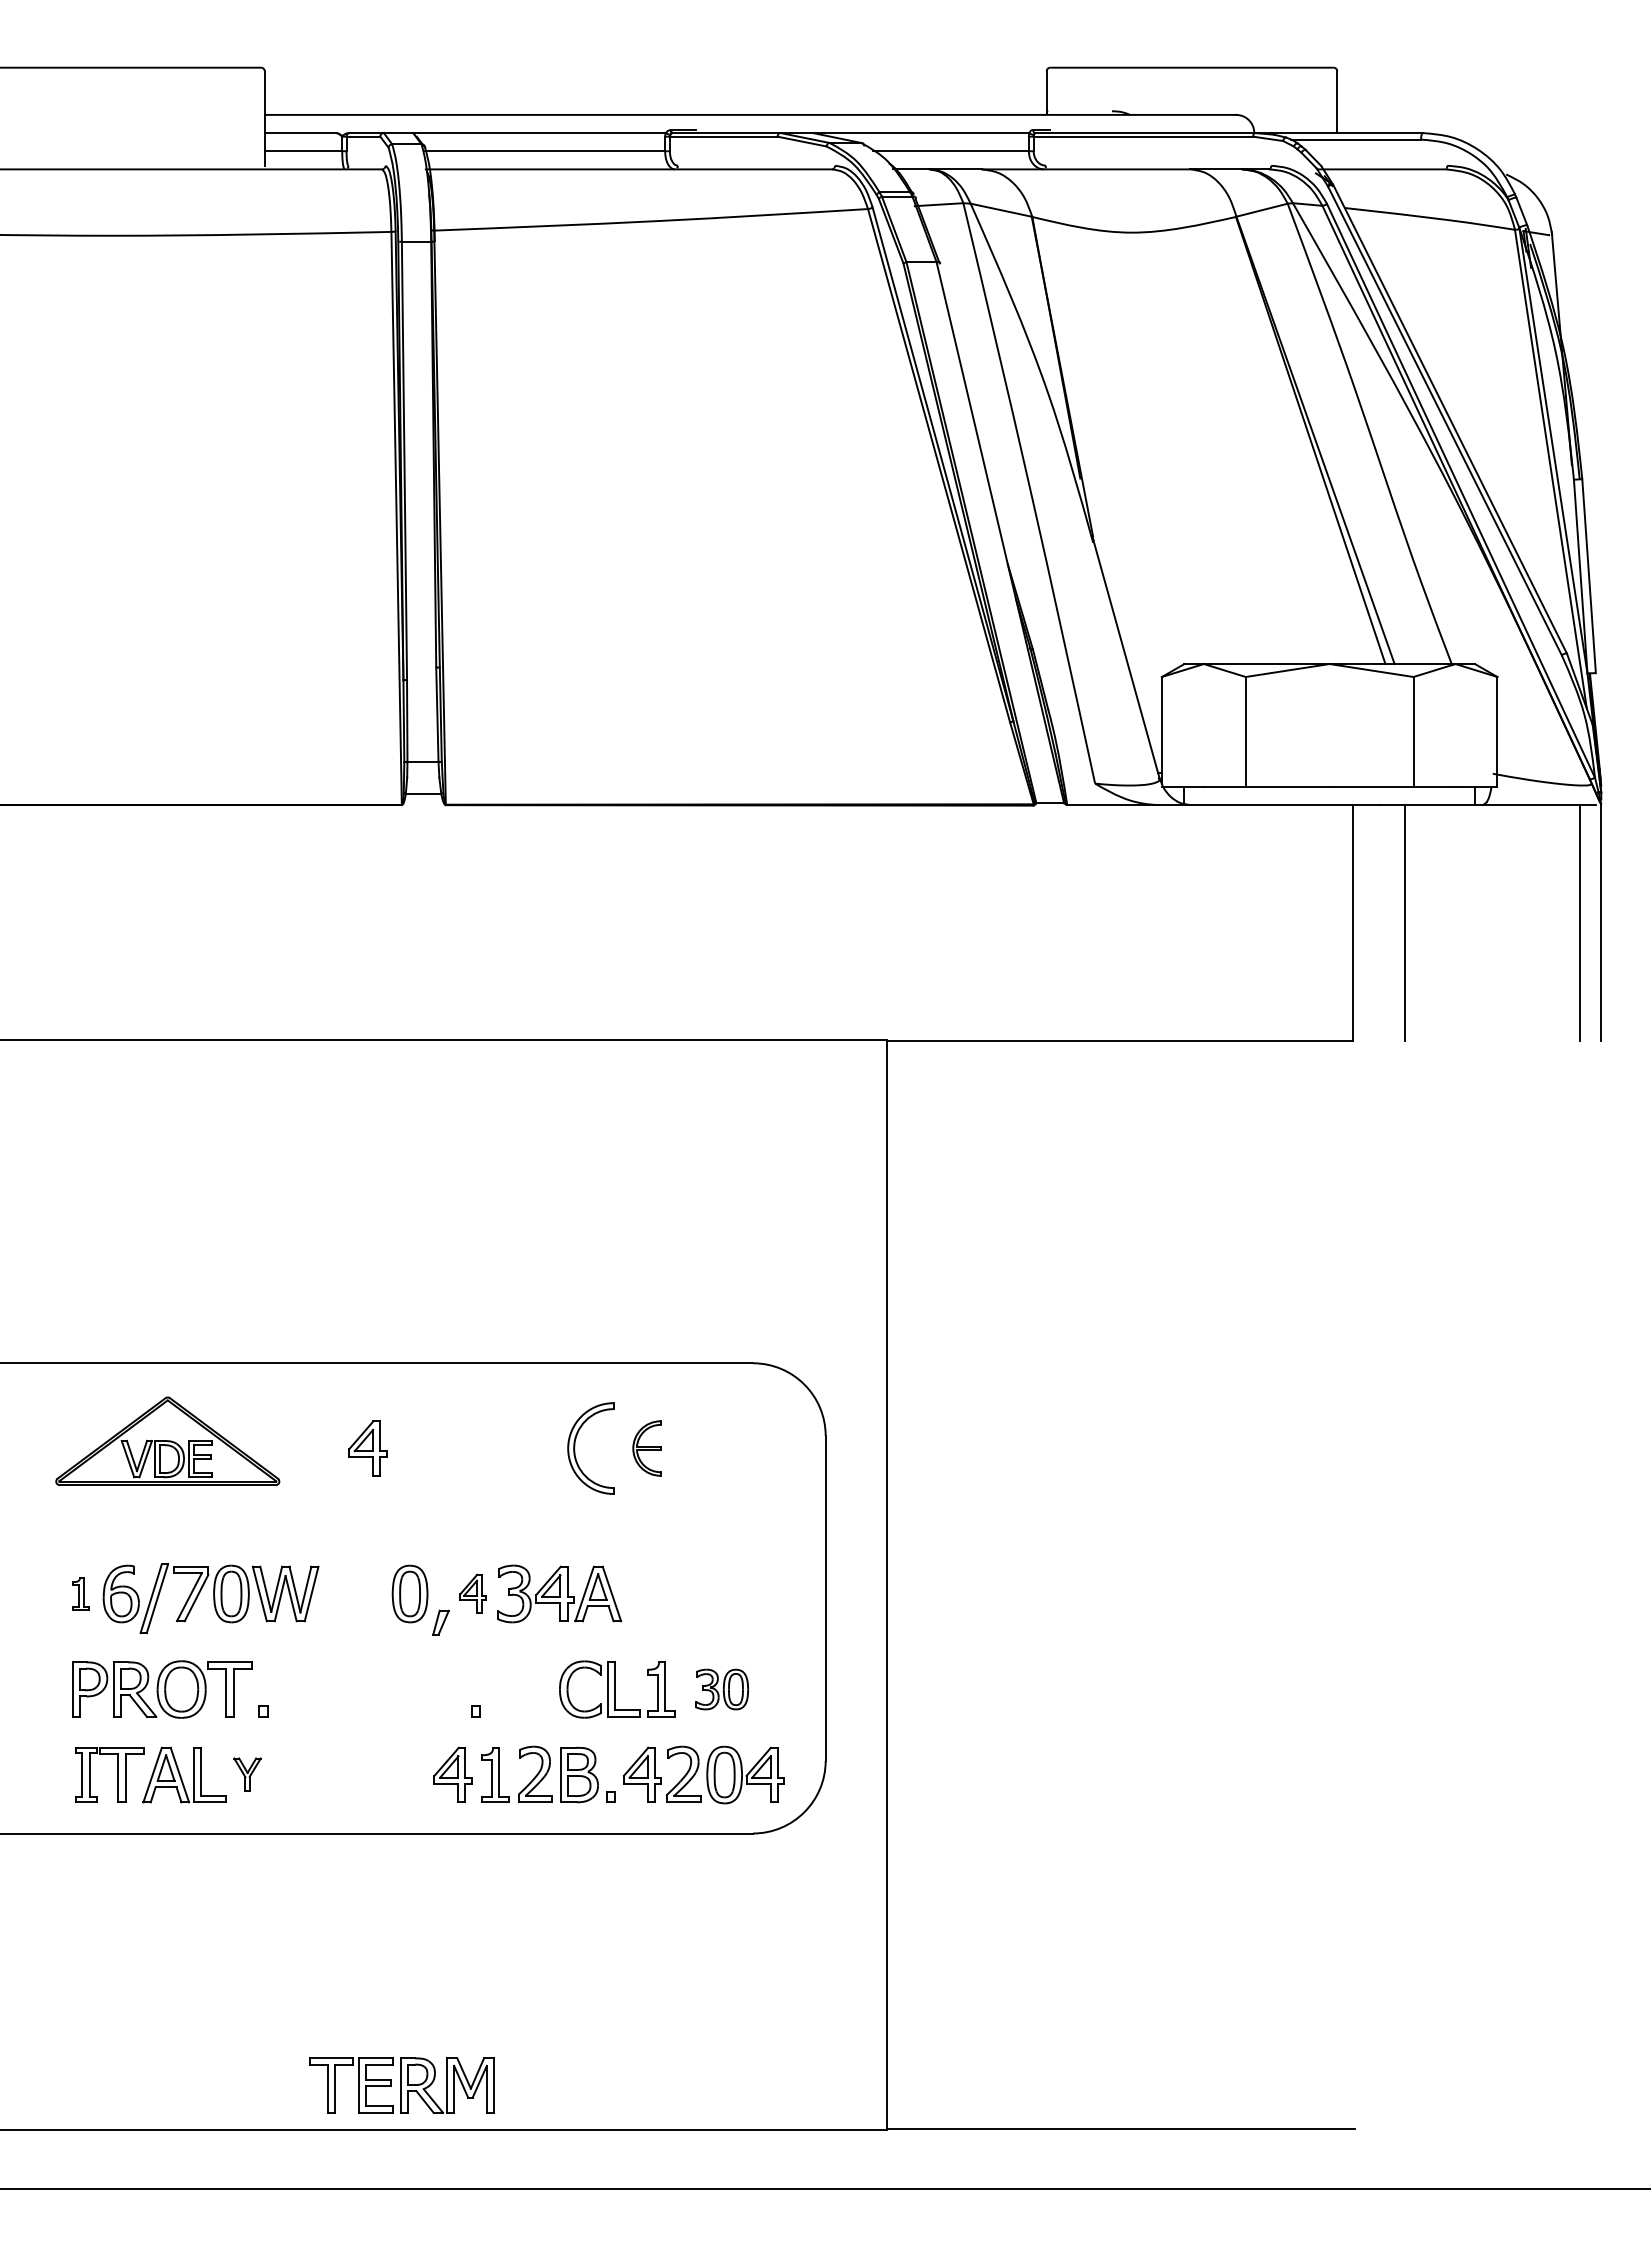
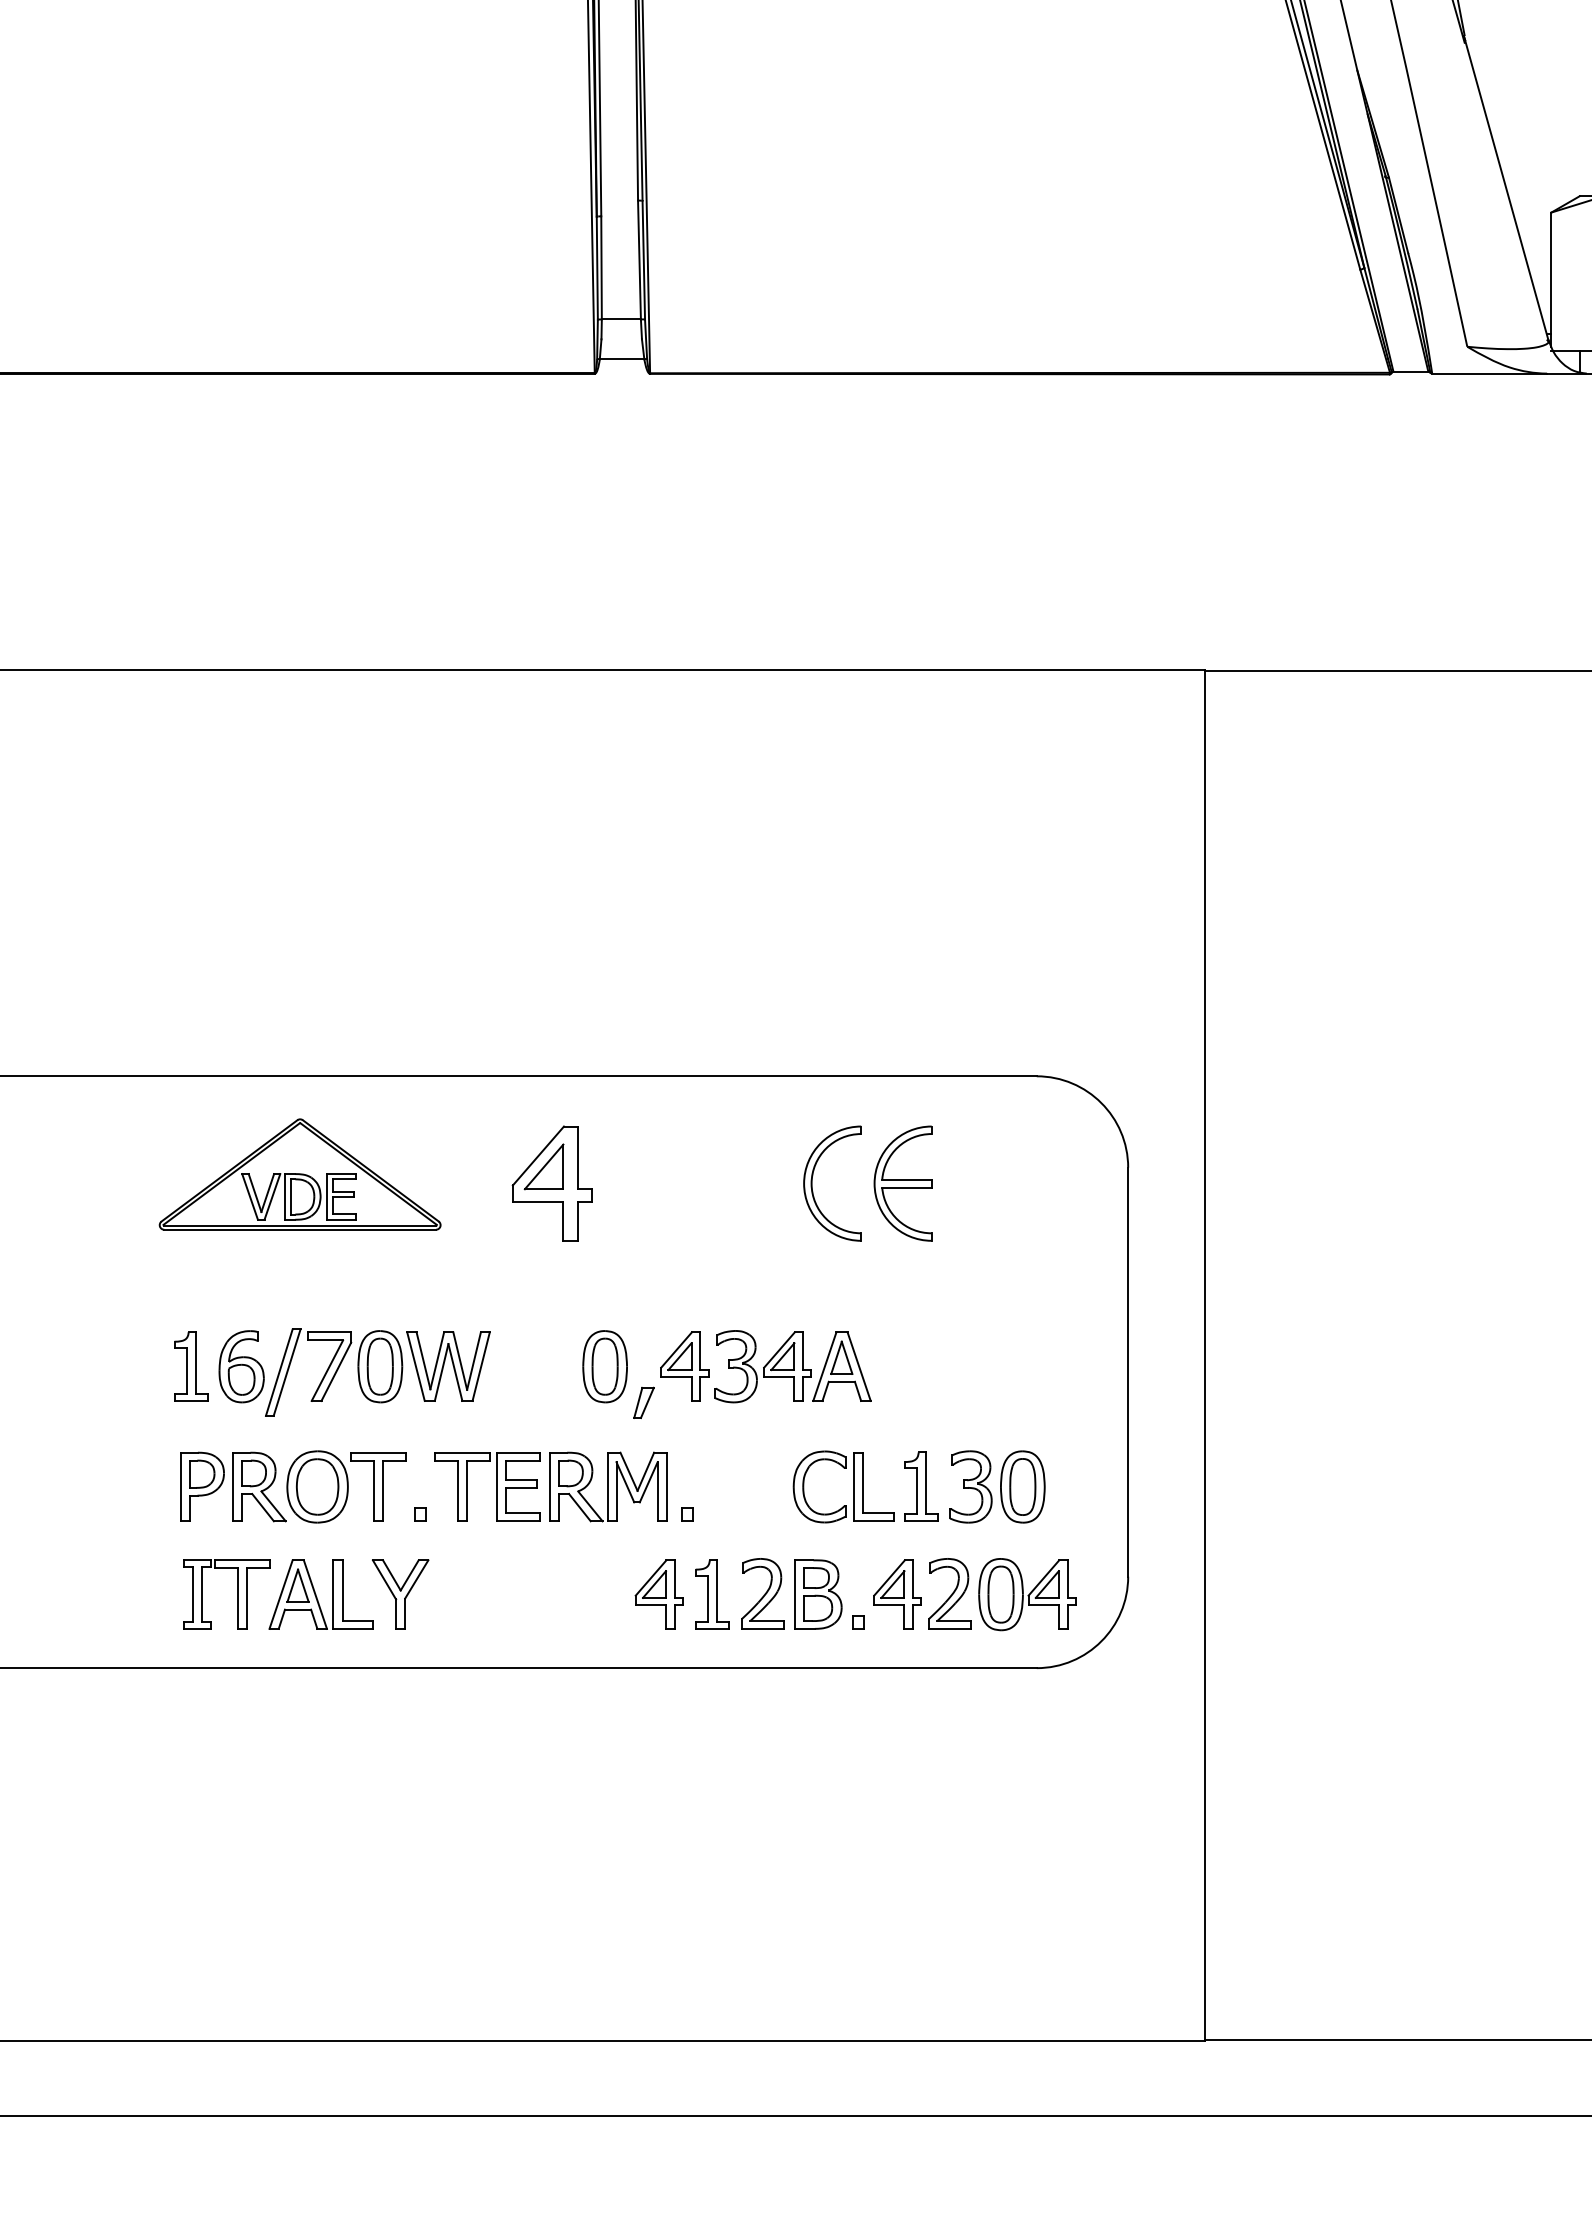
part: (367, 1448) -> (551, 1183), size x1.67
part: (646, 1448) -> (902, 1183), size x1.67
part: (81, 1593) -> (191, 1366), size x1.67
part: (472, 1593) -> (683, 1366), size x1.43
part: (721, 1689) -> (997, 1486), size x1.43
part: (247, 1774) -> (400, 1593), size x1.67
part: (401, 2085) -> (550, 1486), moved

